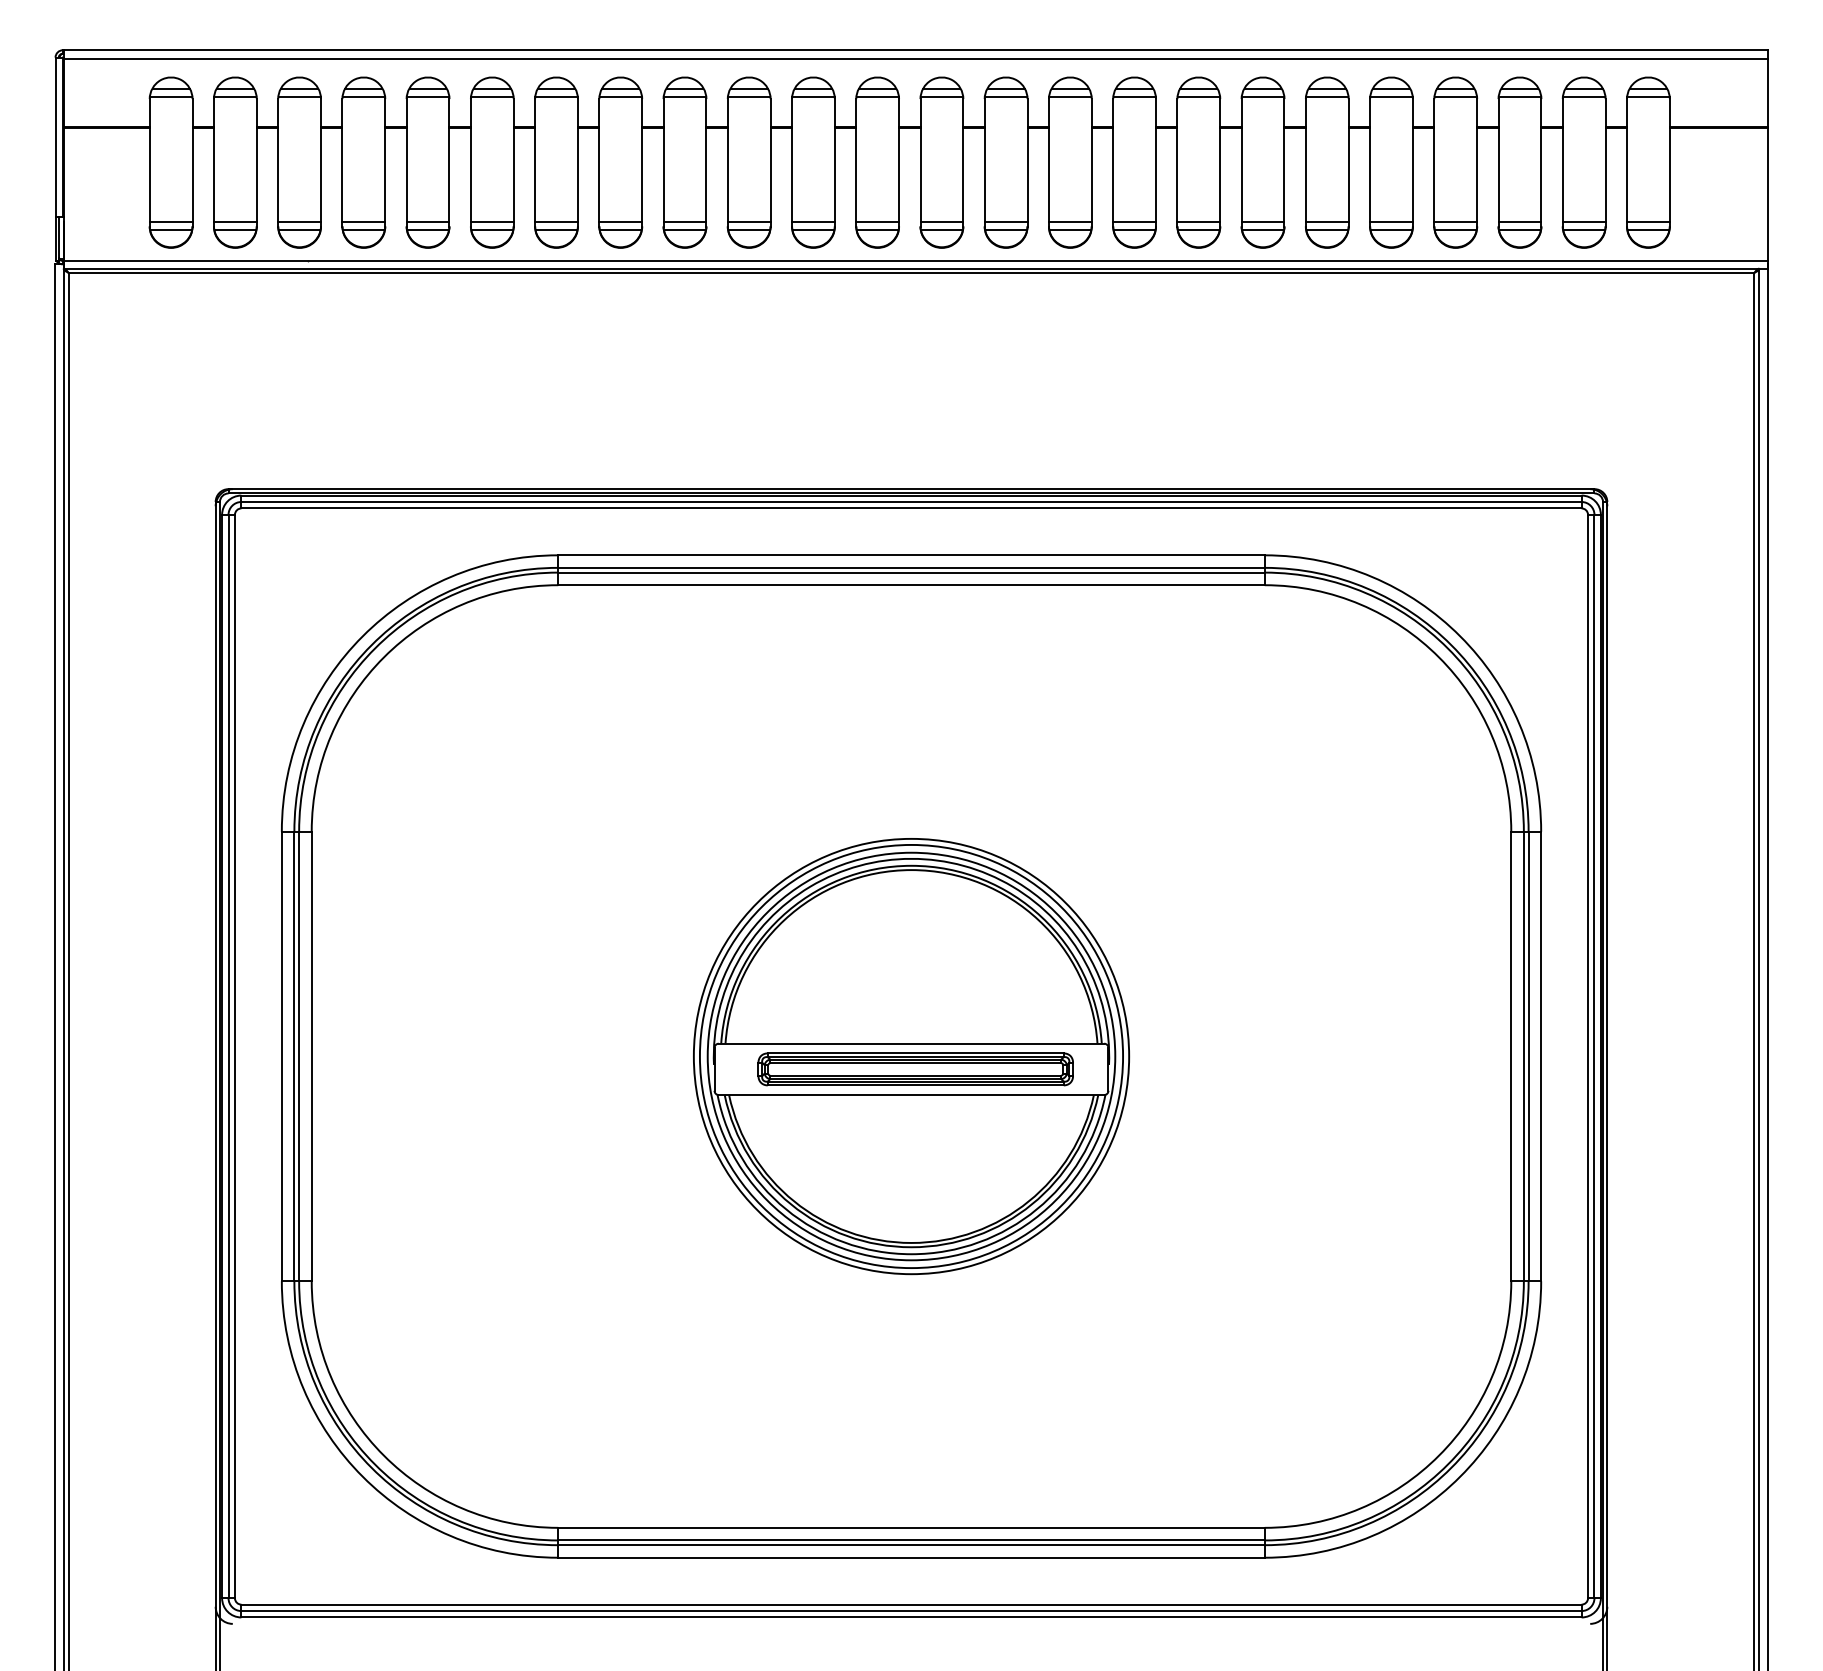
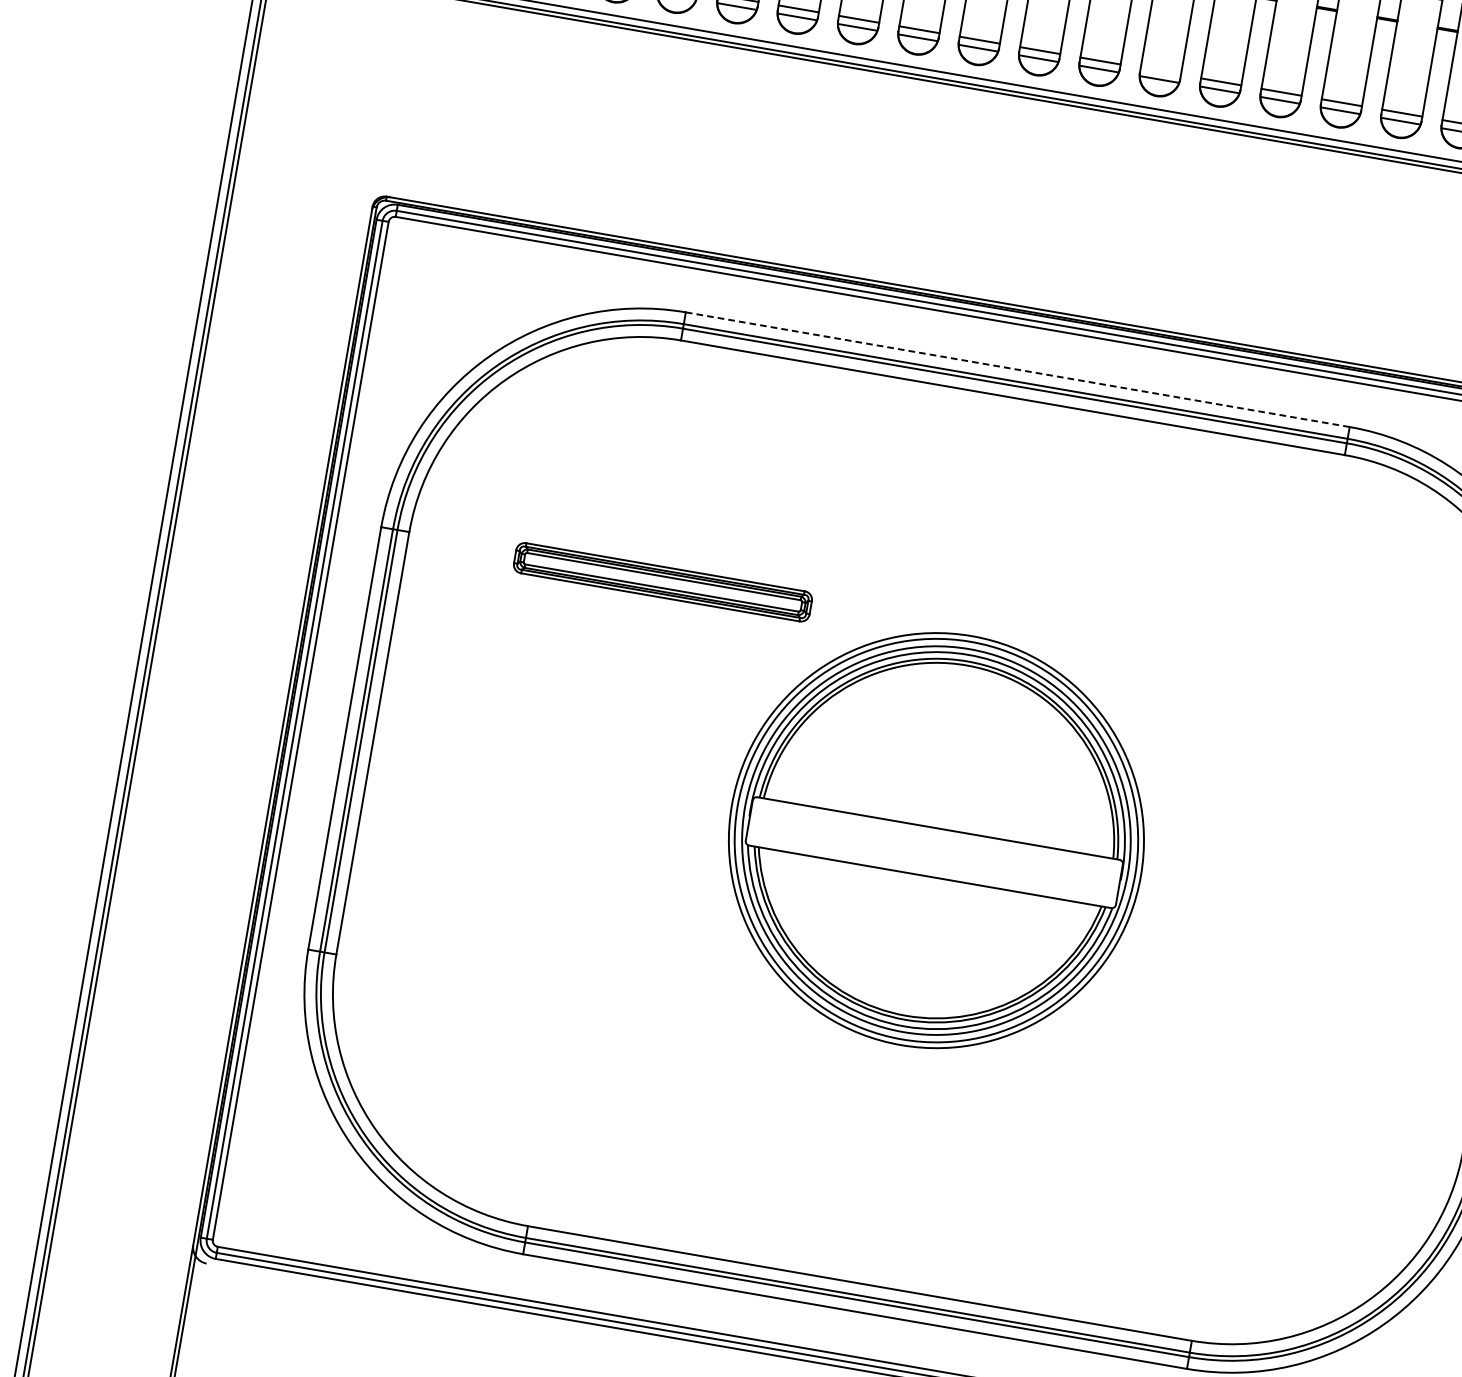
line: (1005, 221) -> (1160, 71), removed
line: (911, 555) -> (1017, 369), solid -> dashed
part: (915, 1069) -> (662, 582), moved

